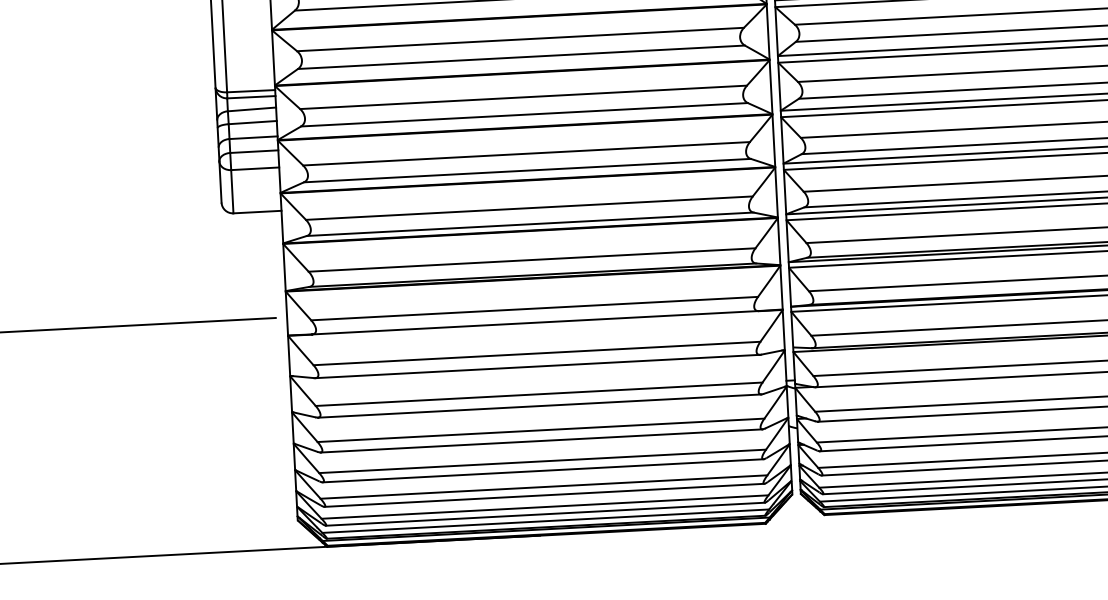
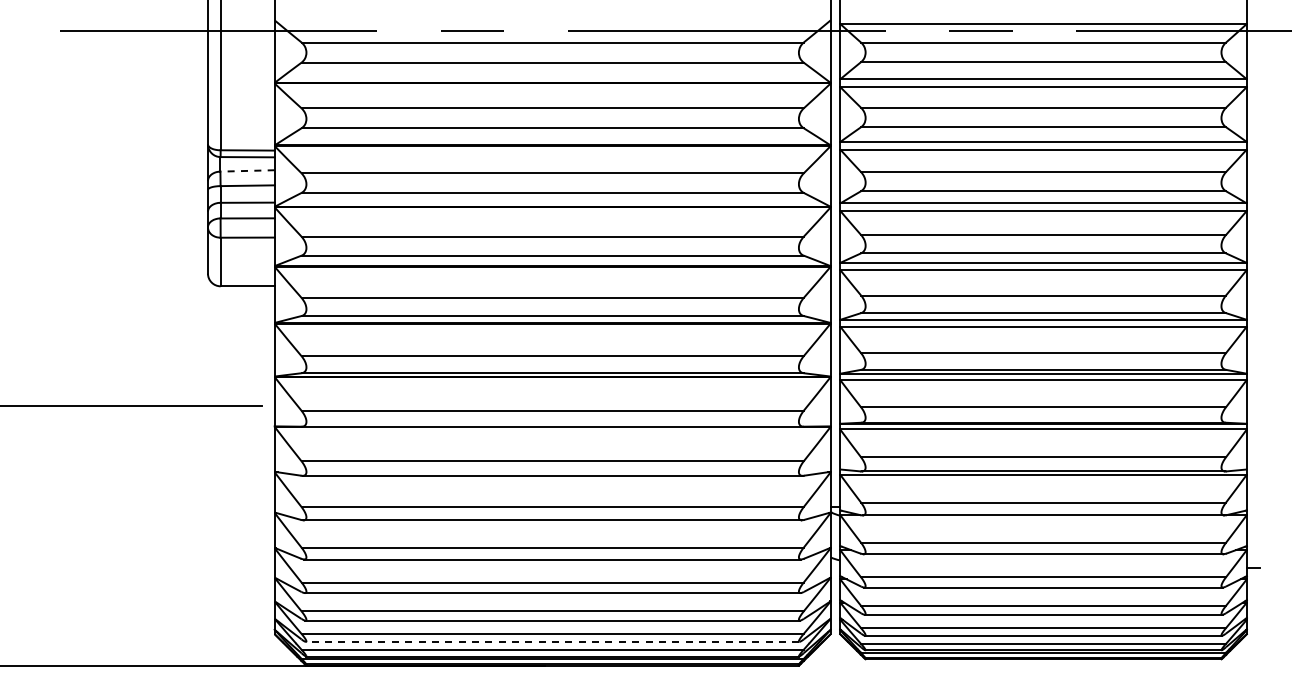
line: (251, 109) -> (247, 170), solid -> dashed
line: (545, 513) -> (552, 641), solid -> dashed

